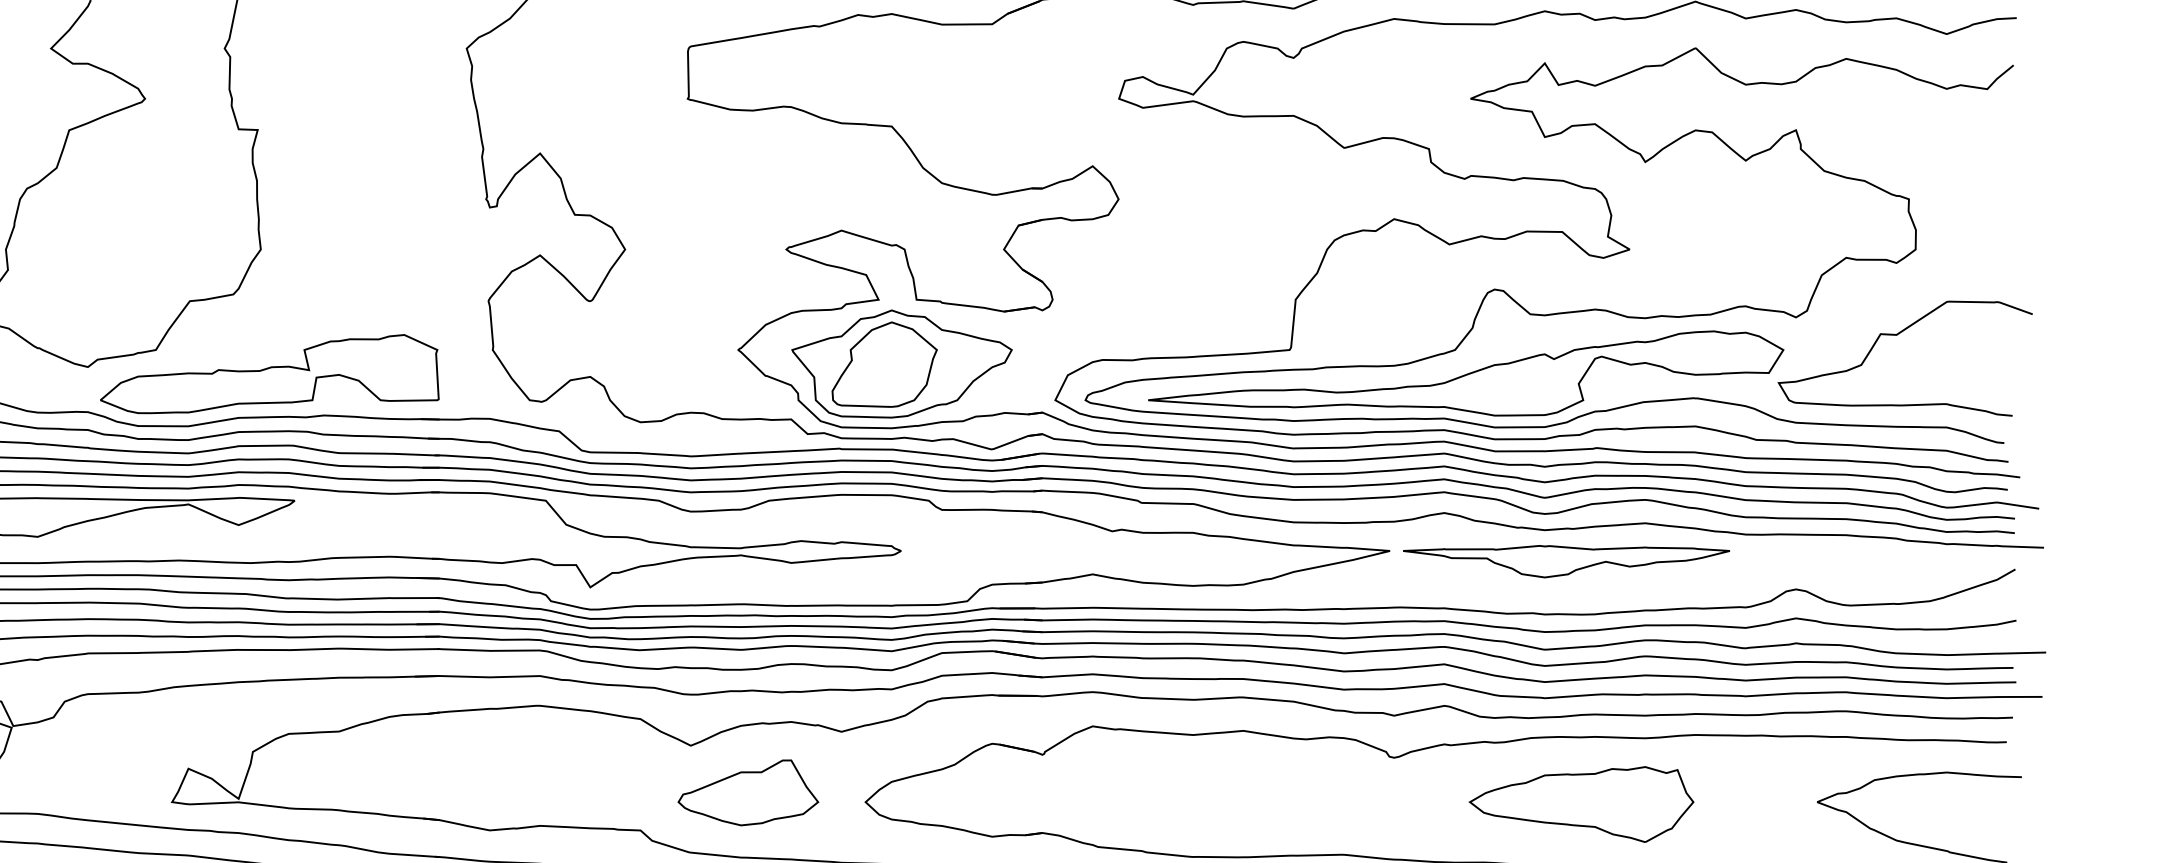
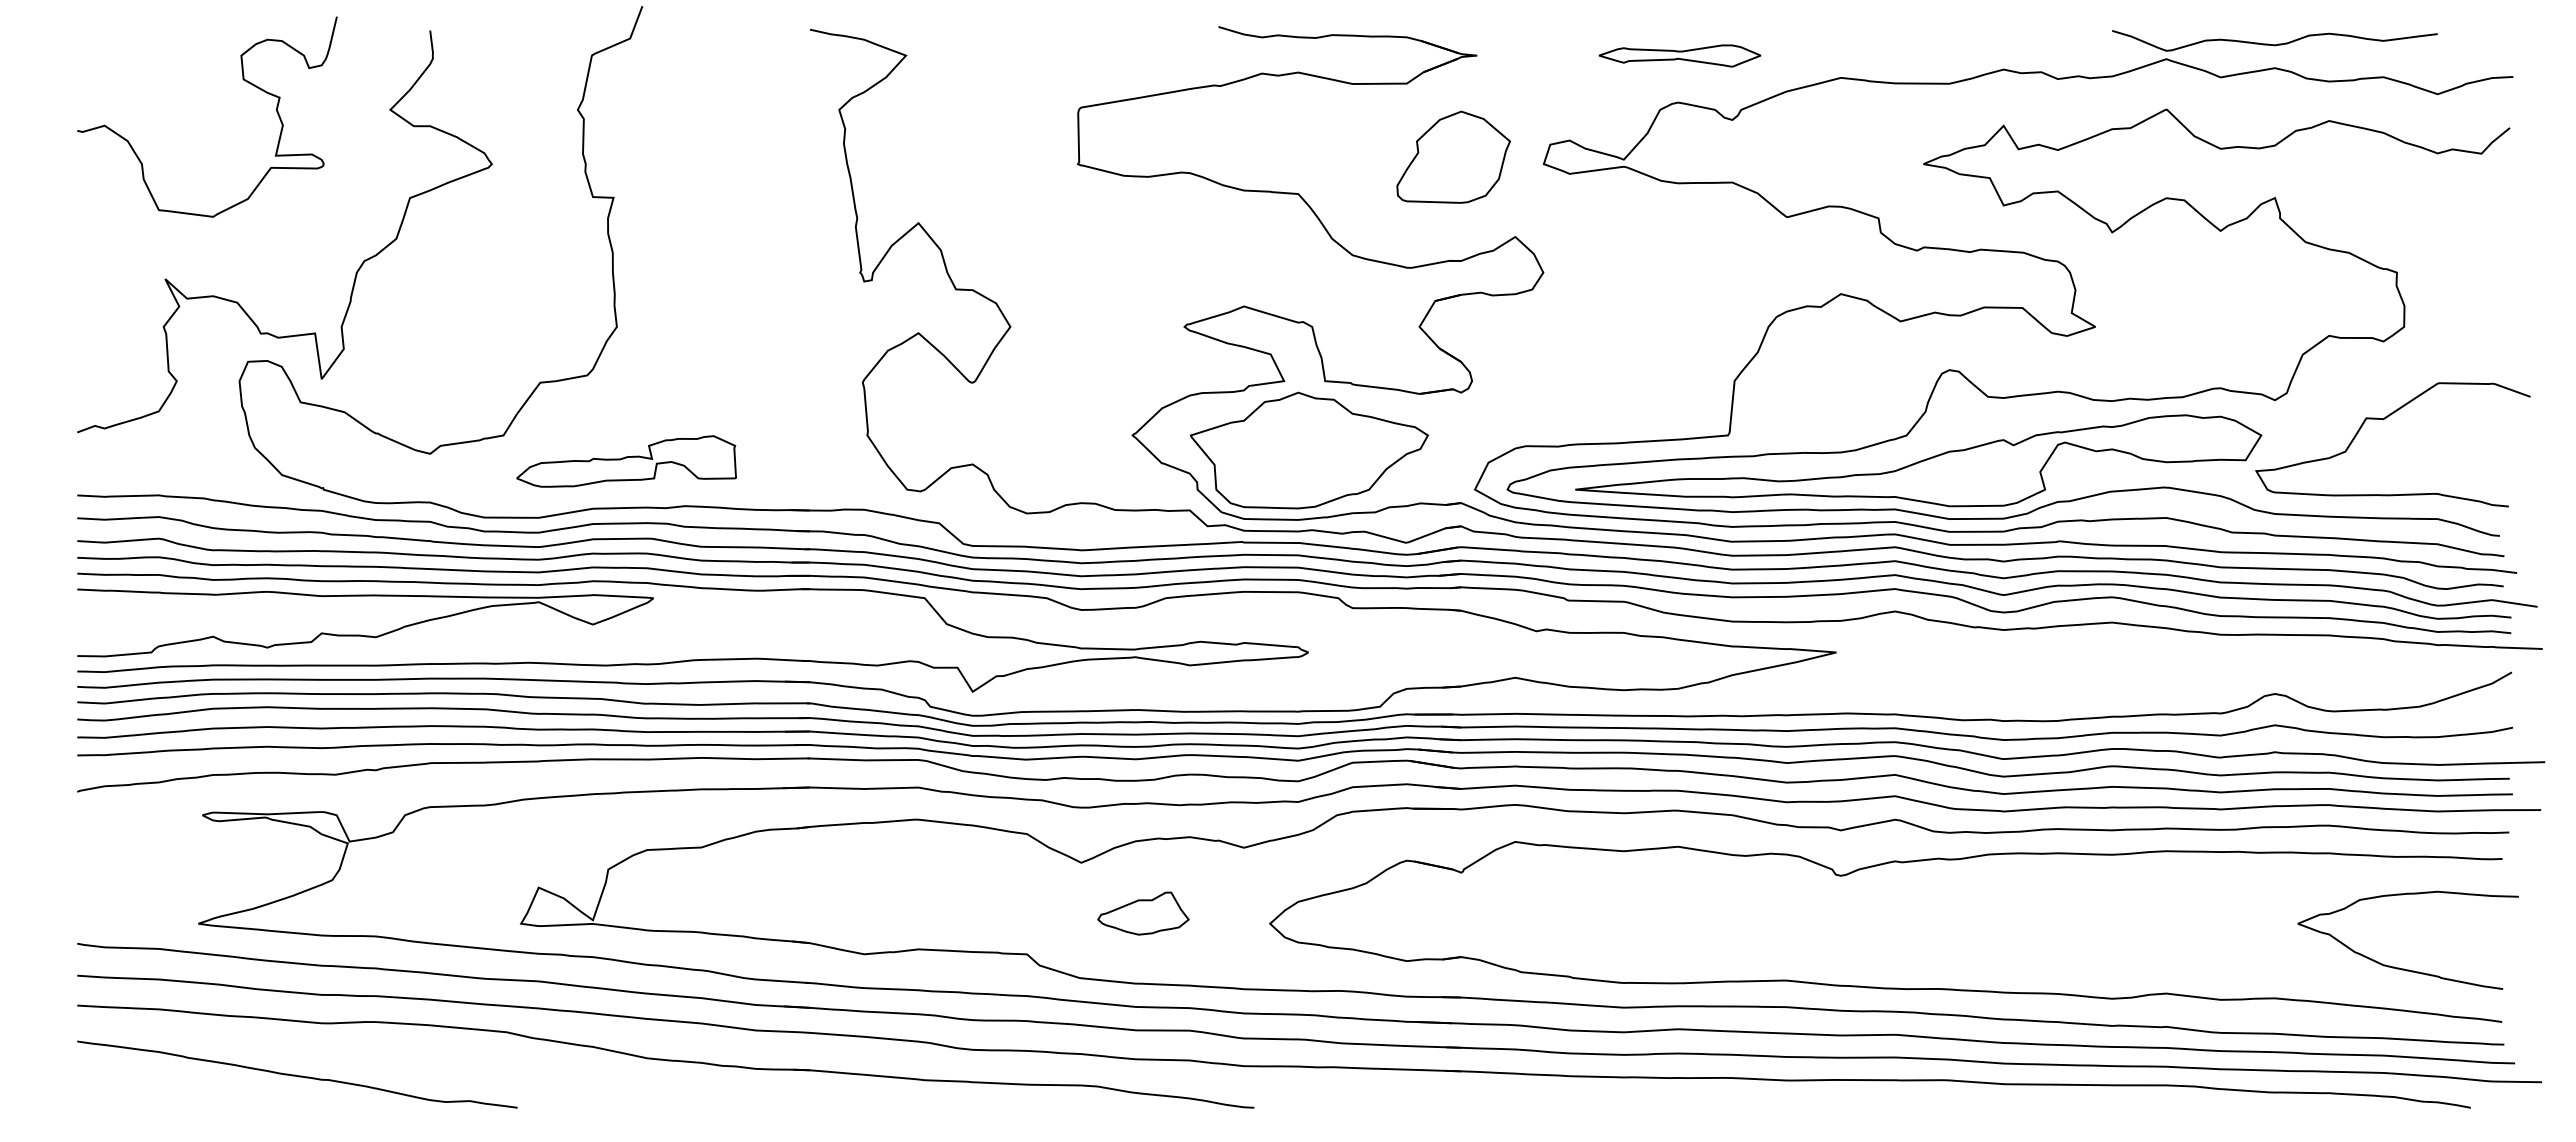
part: (884, 363) -> (1453, 156), moved
part: (269, 374) -> (626, 461), size x0.6
part: (1565, 561) -> (2026, 663), removed
part: (748, 792) -> (1143, 913), size x0.6
part: (1581, 804) -> (2043, 926), removed

